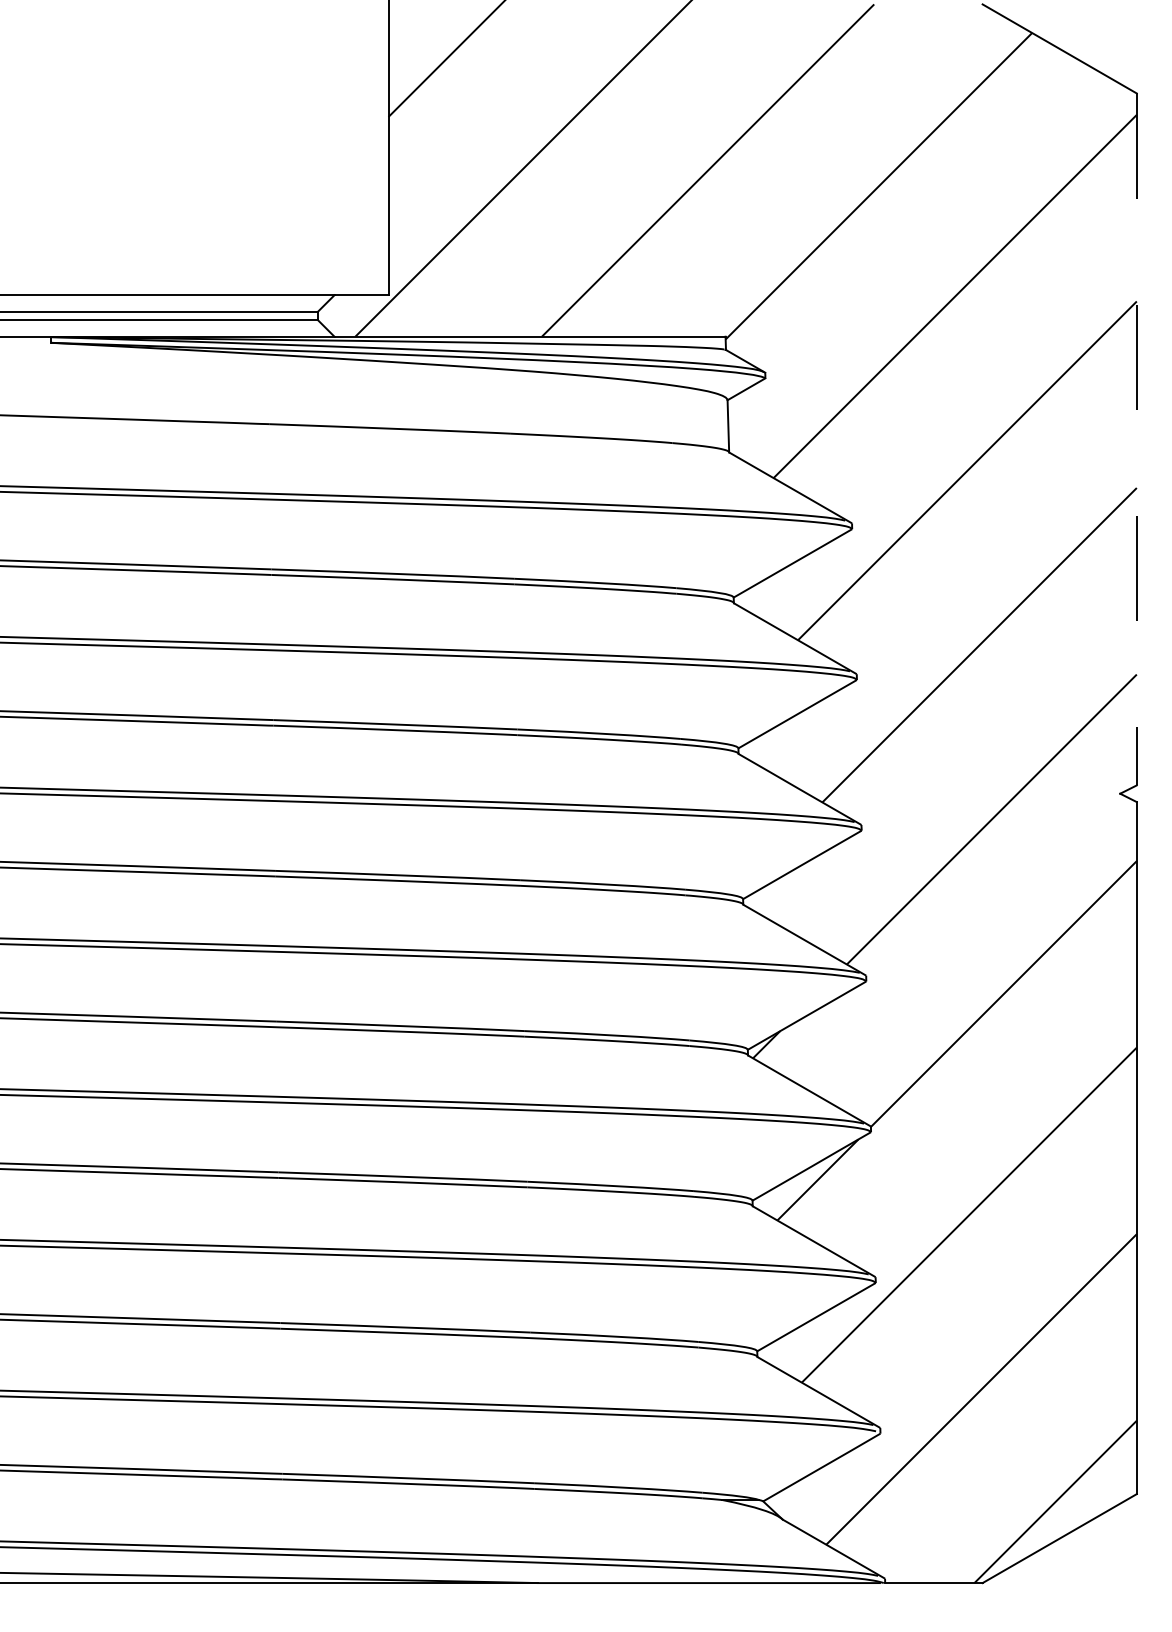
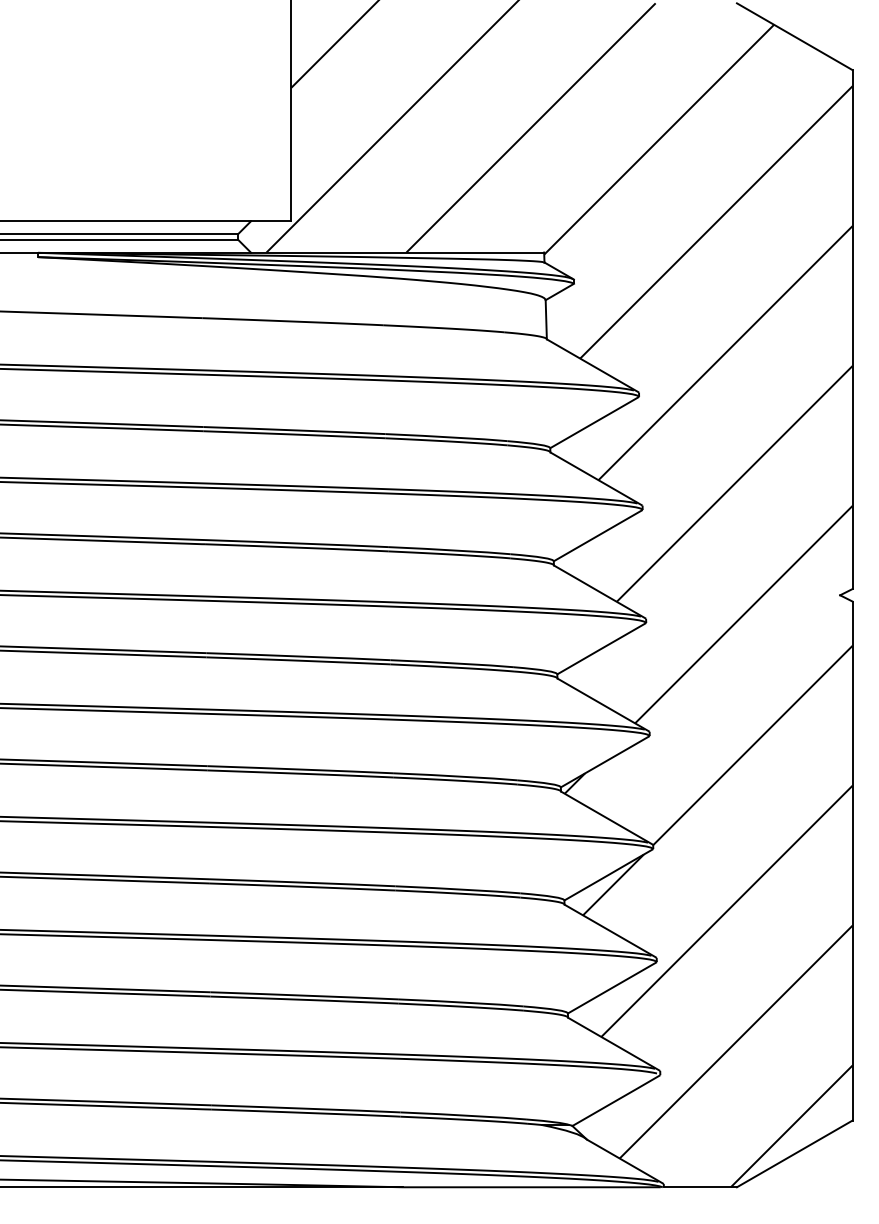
line: (1136, 440) -> (852, 330), dashed -> solid

